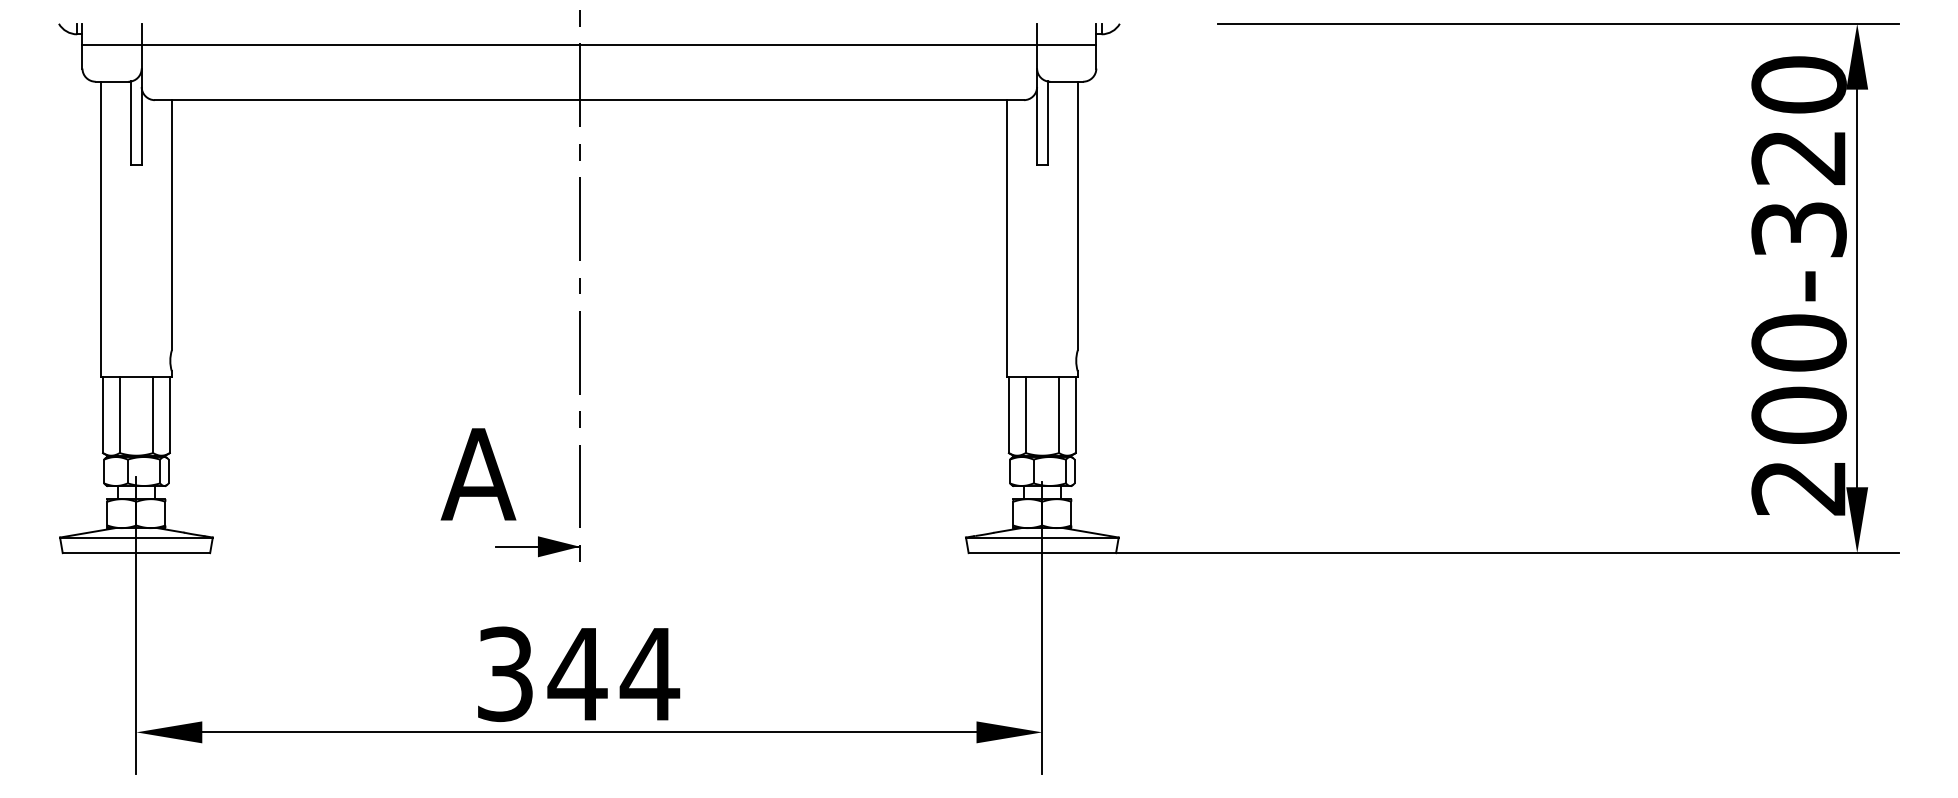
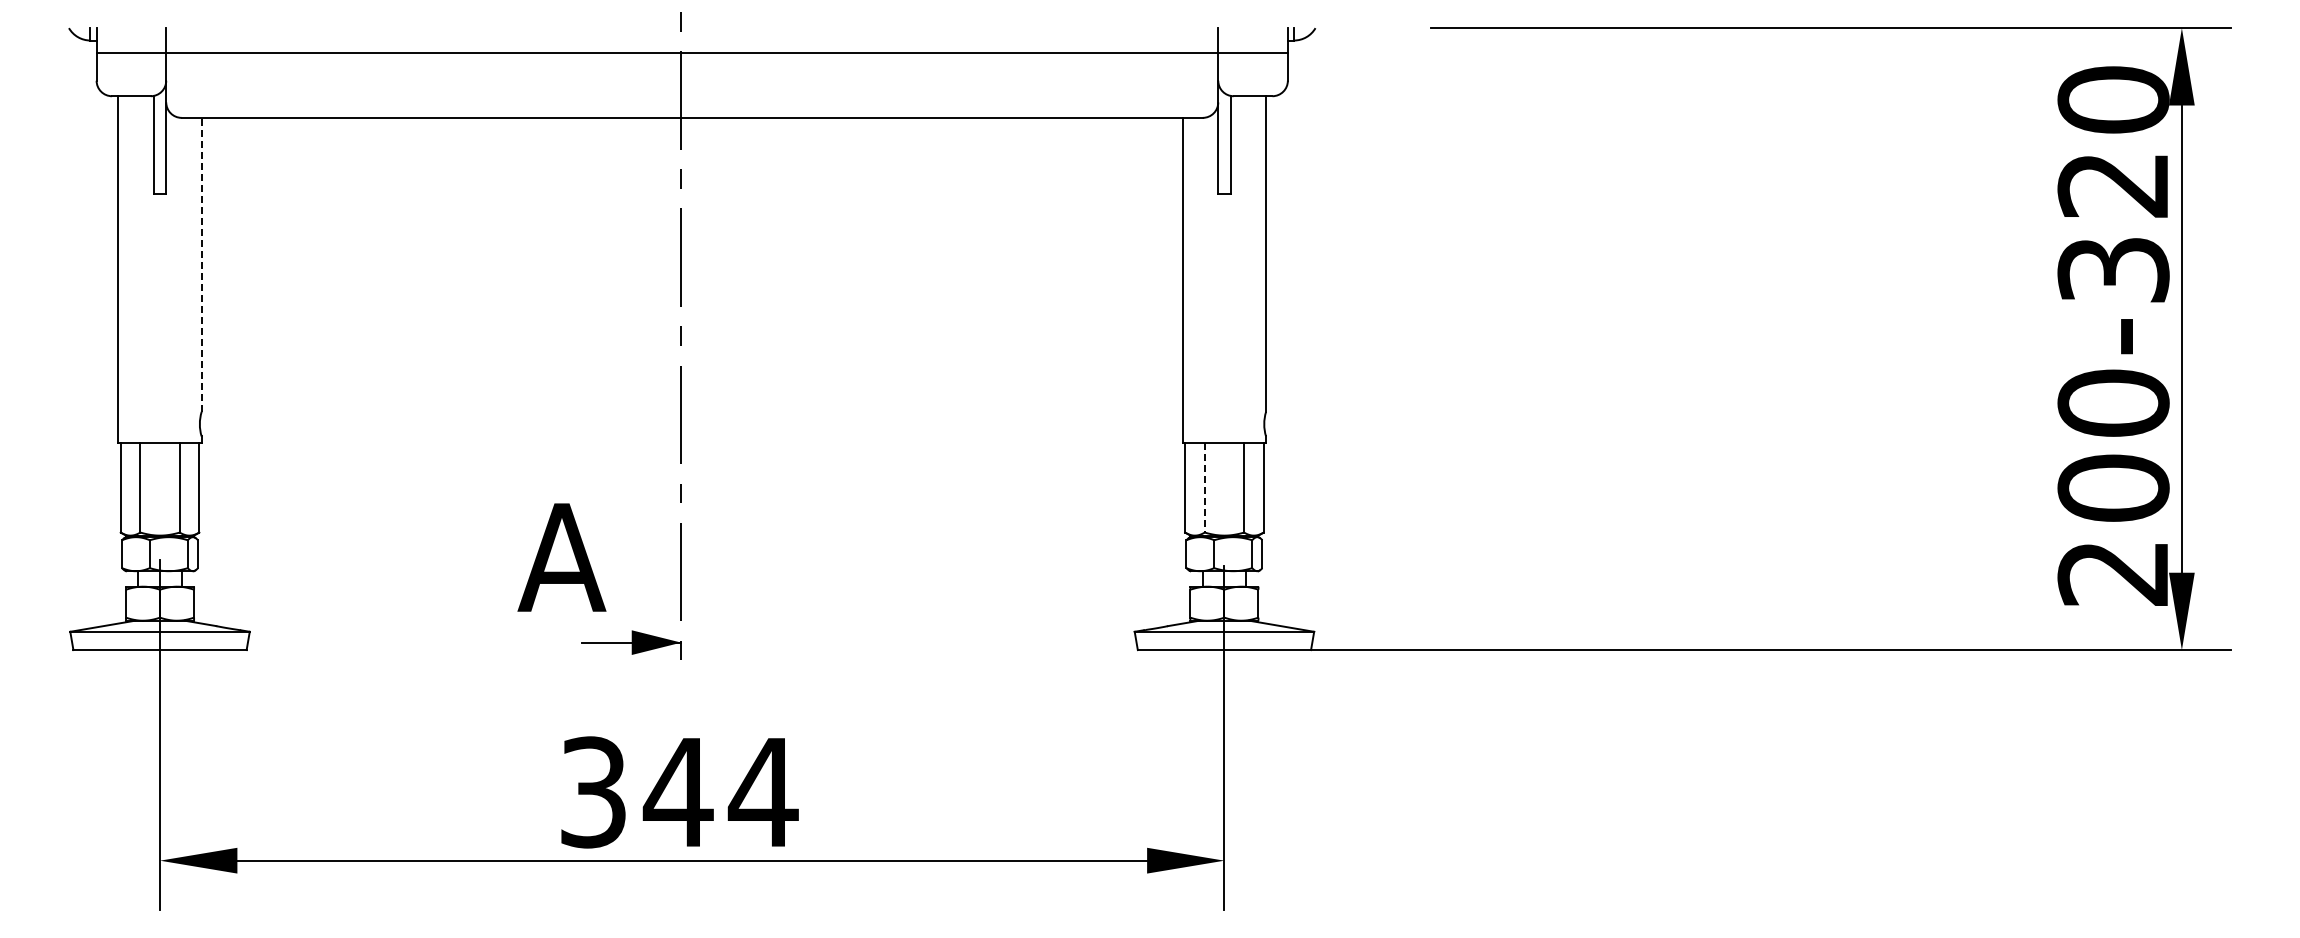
line: (171, 224) -> (201, 264), solid -> dashed
line: (1025, 414) -> (1204, 487), solid -> dashed

